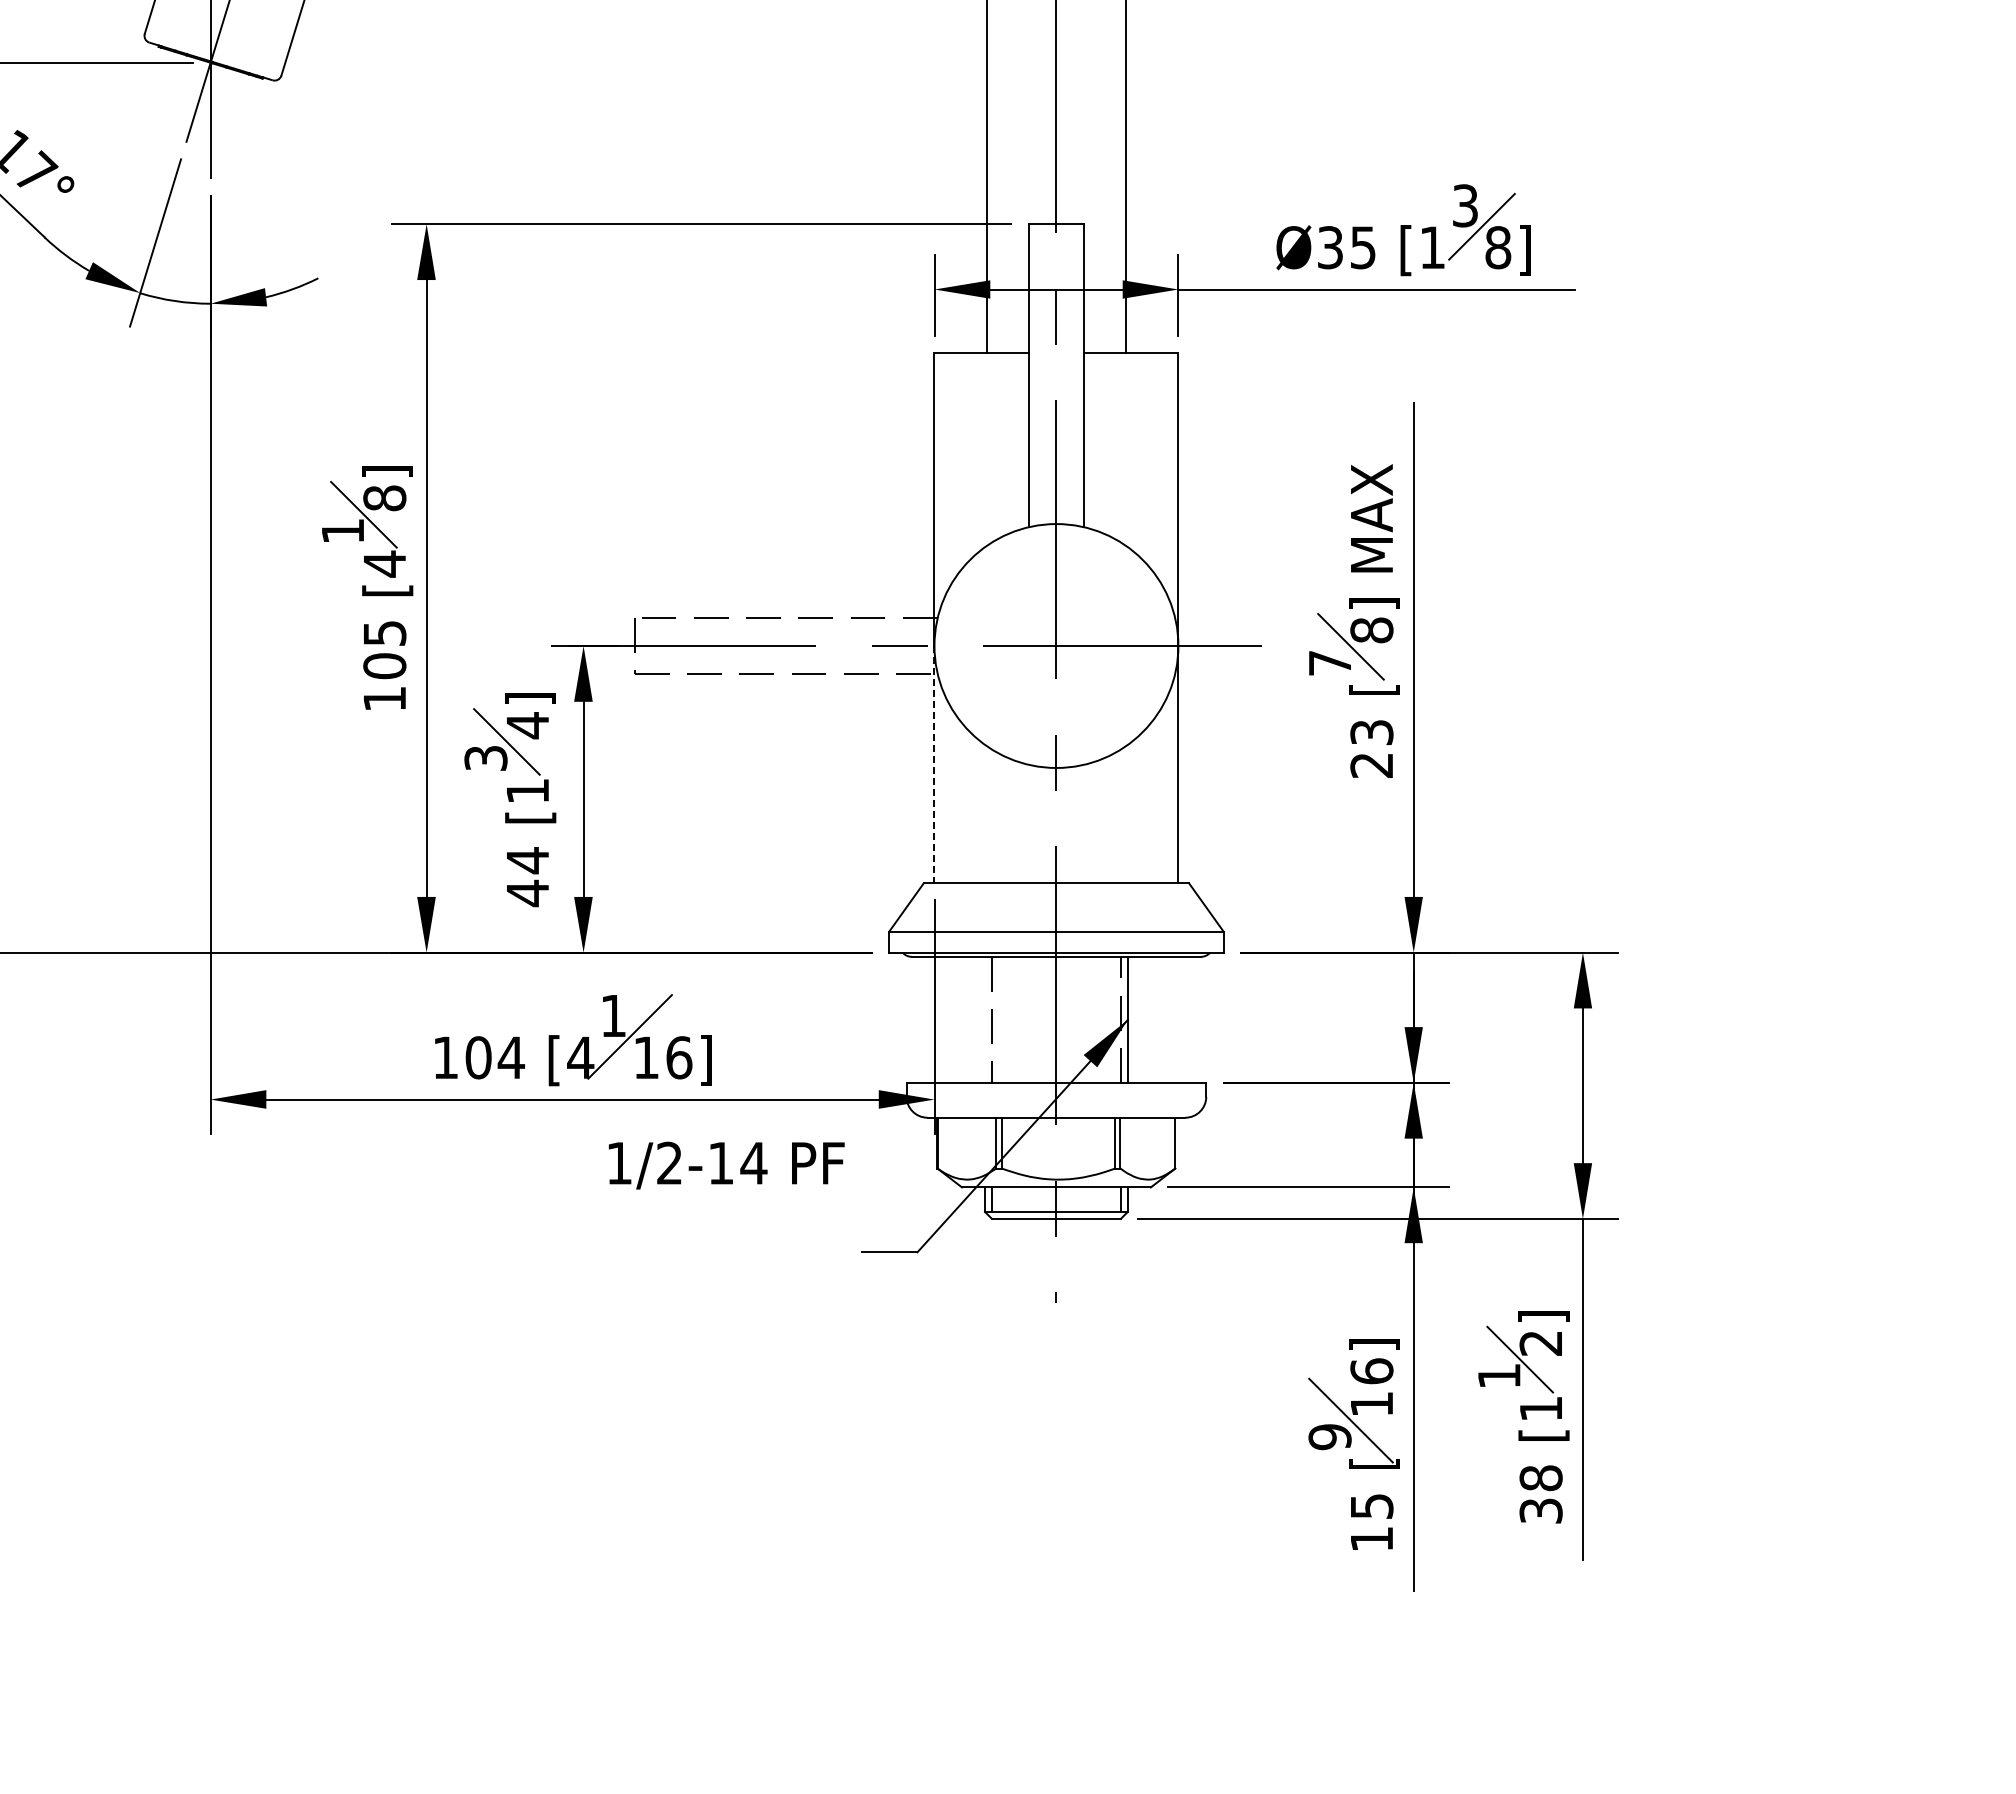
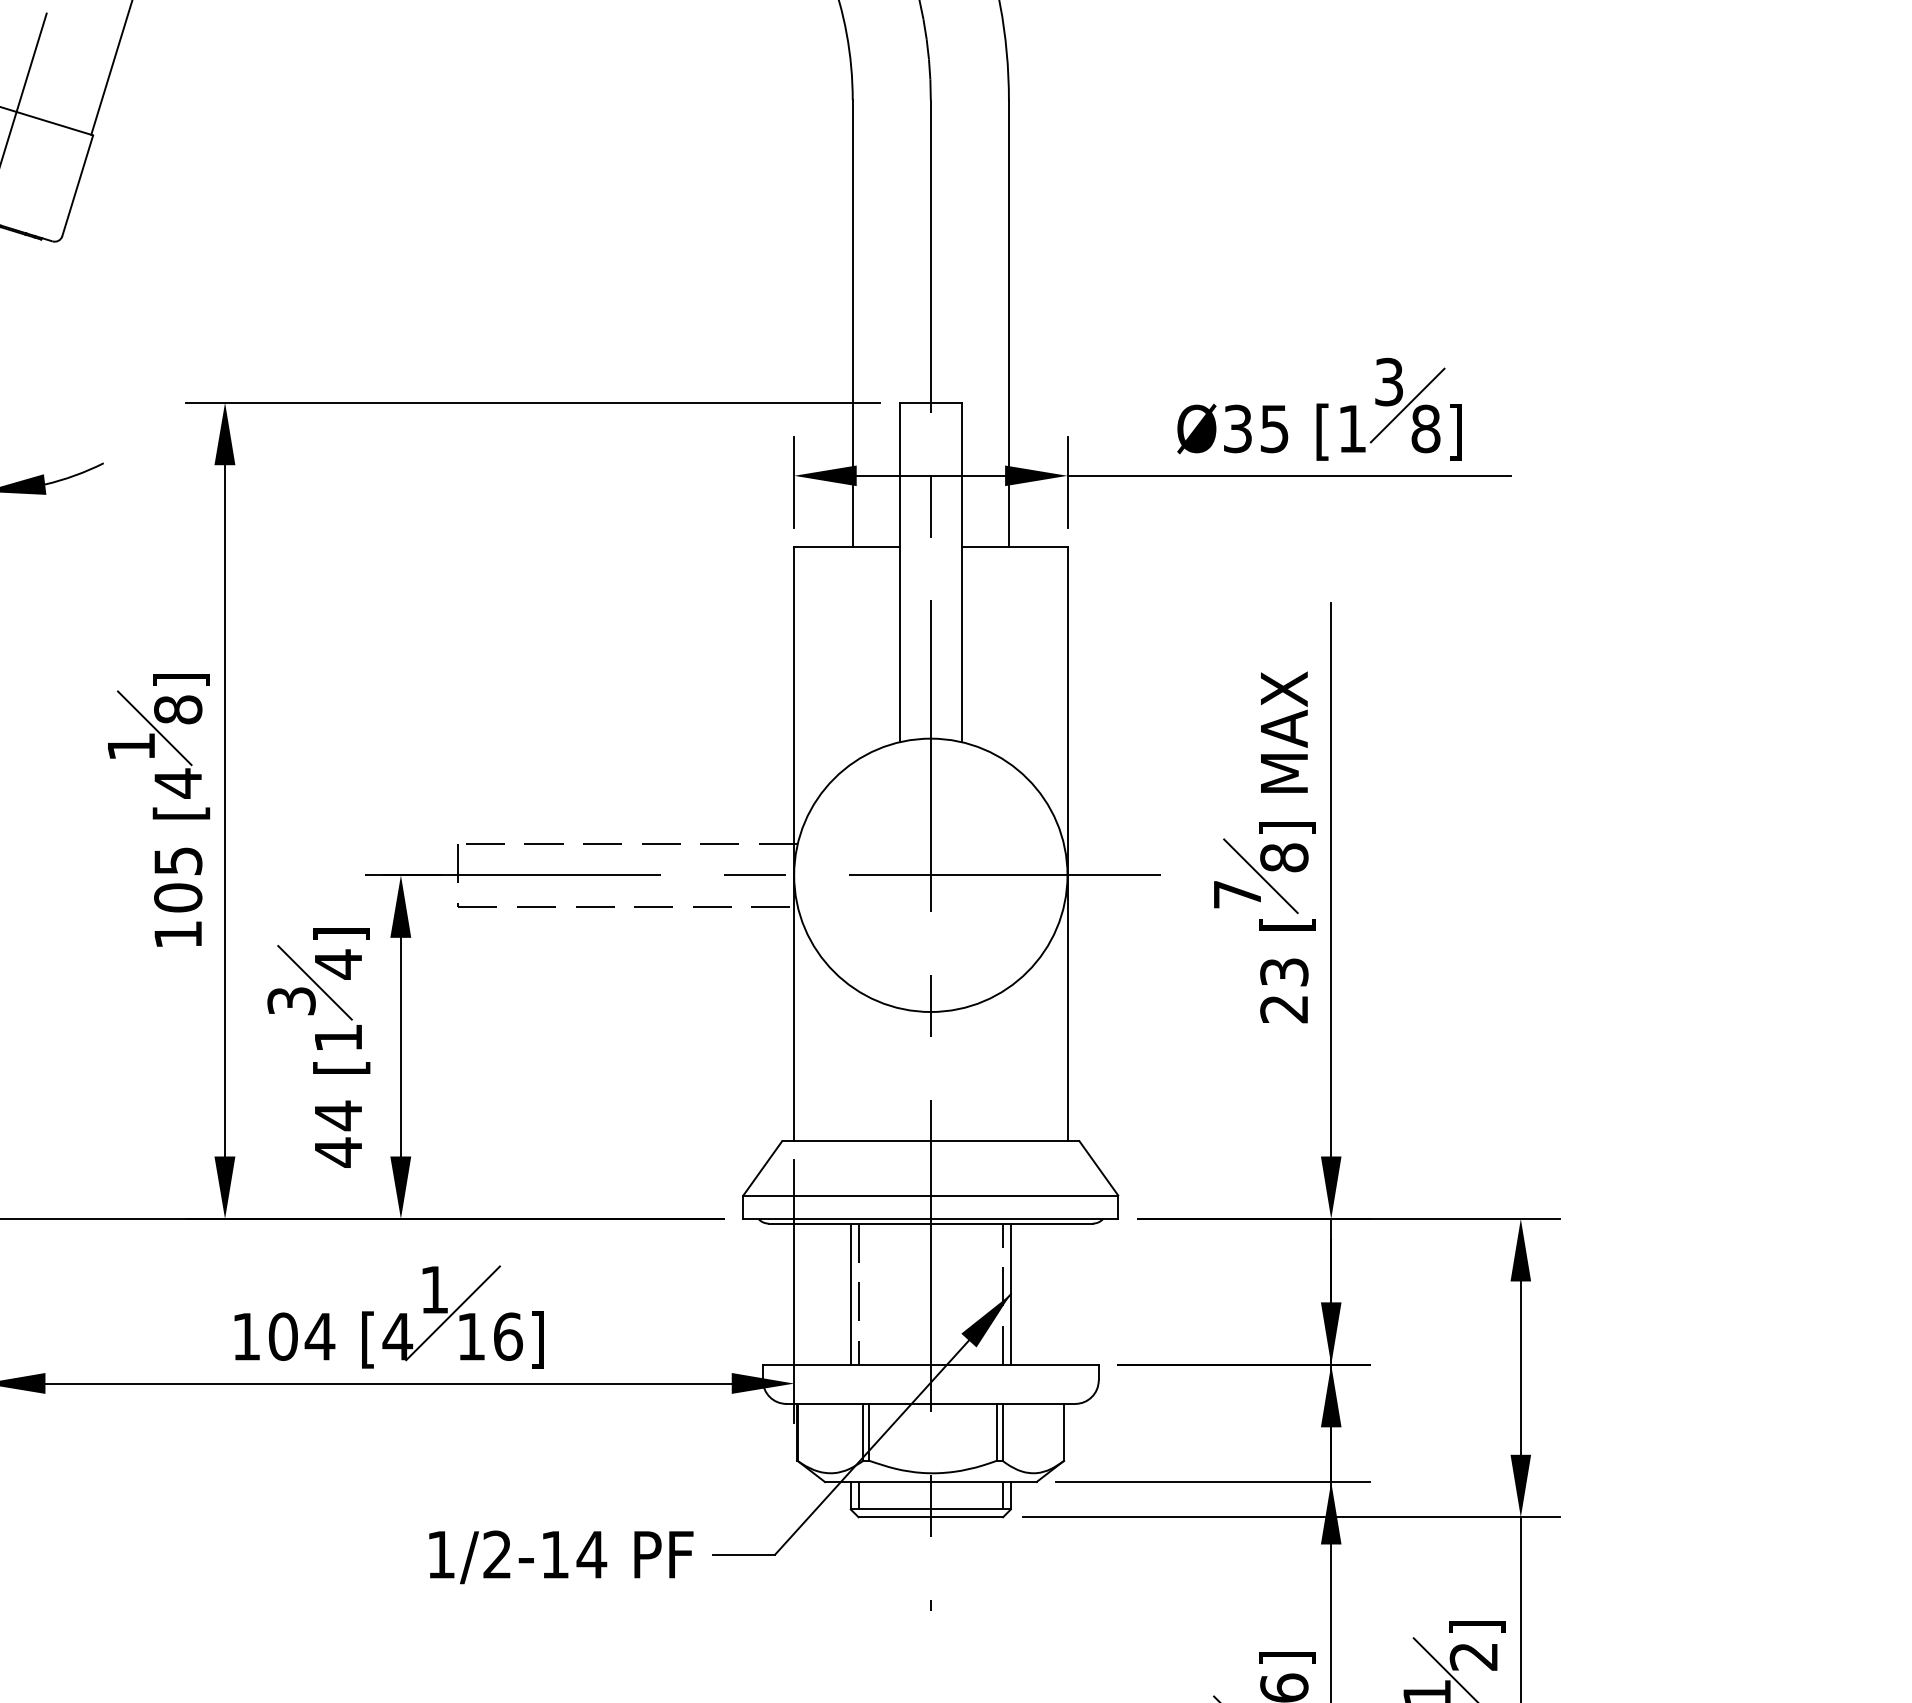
line: (934, 765) -> (794, 1009), dashed -> solid
line: (985, 1019) -> (851, 1293), added
text: (726, 1165) -> (561, 1557), moved

